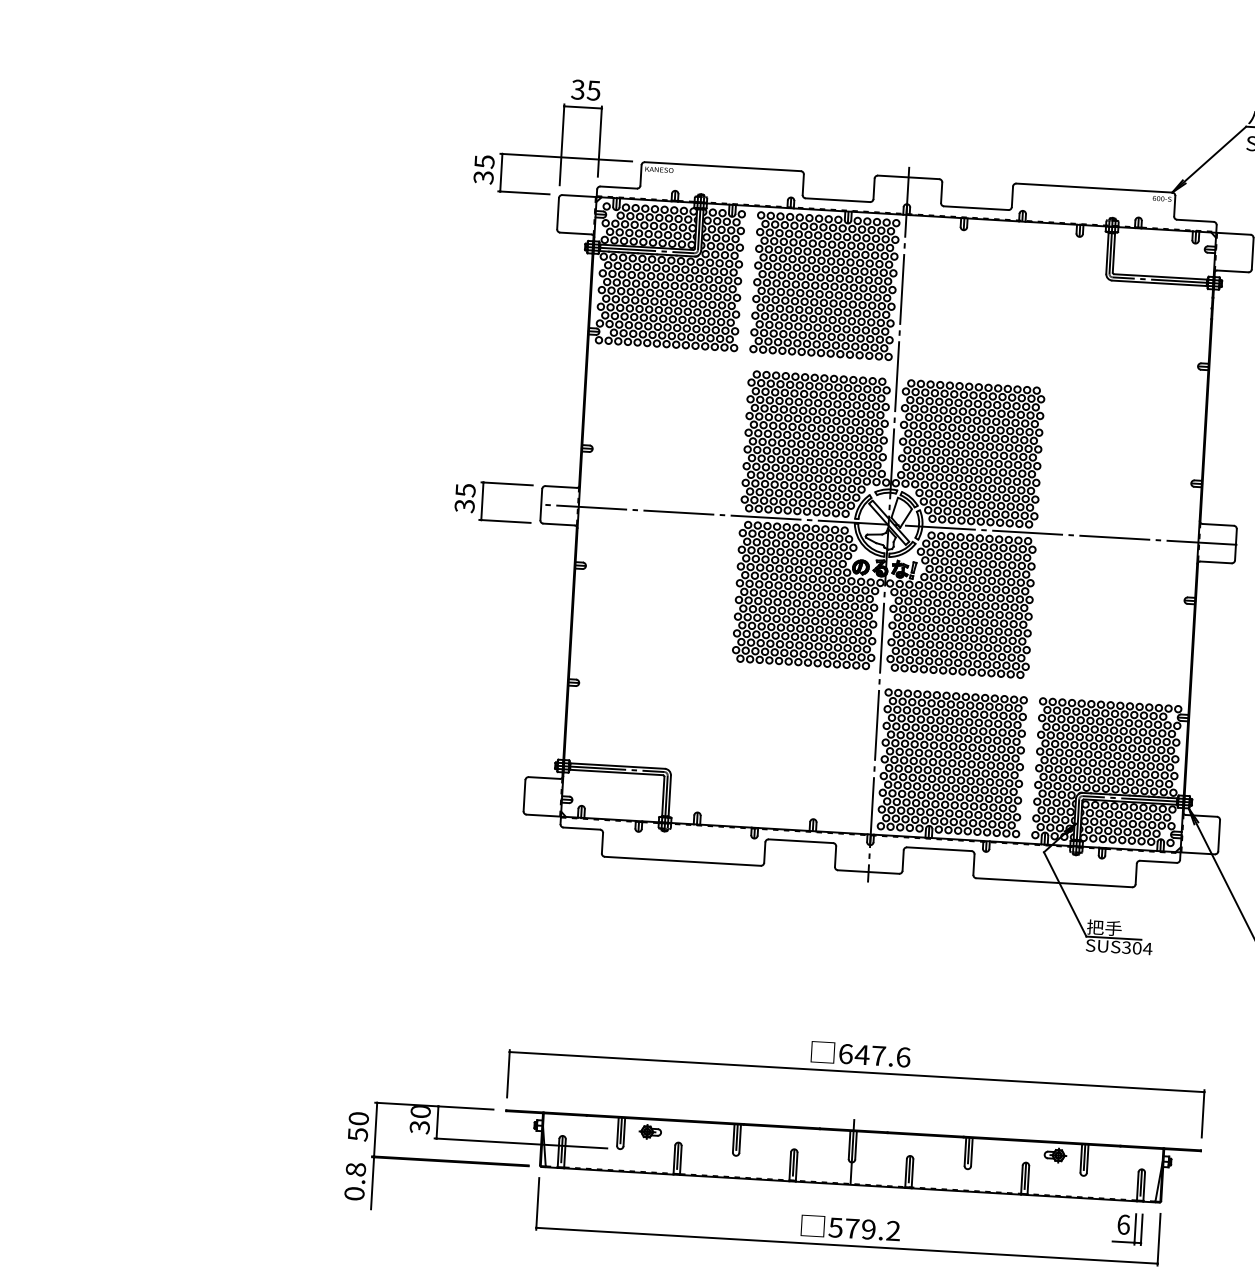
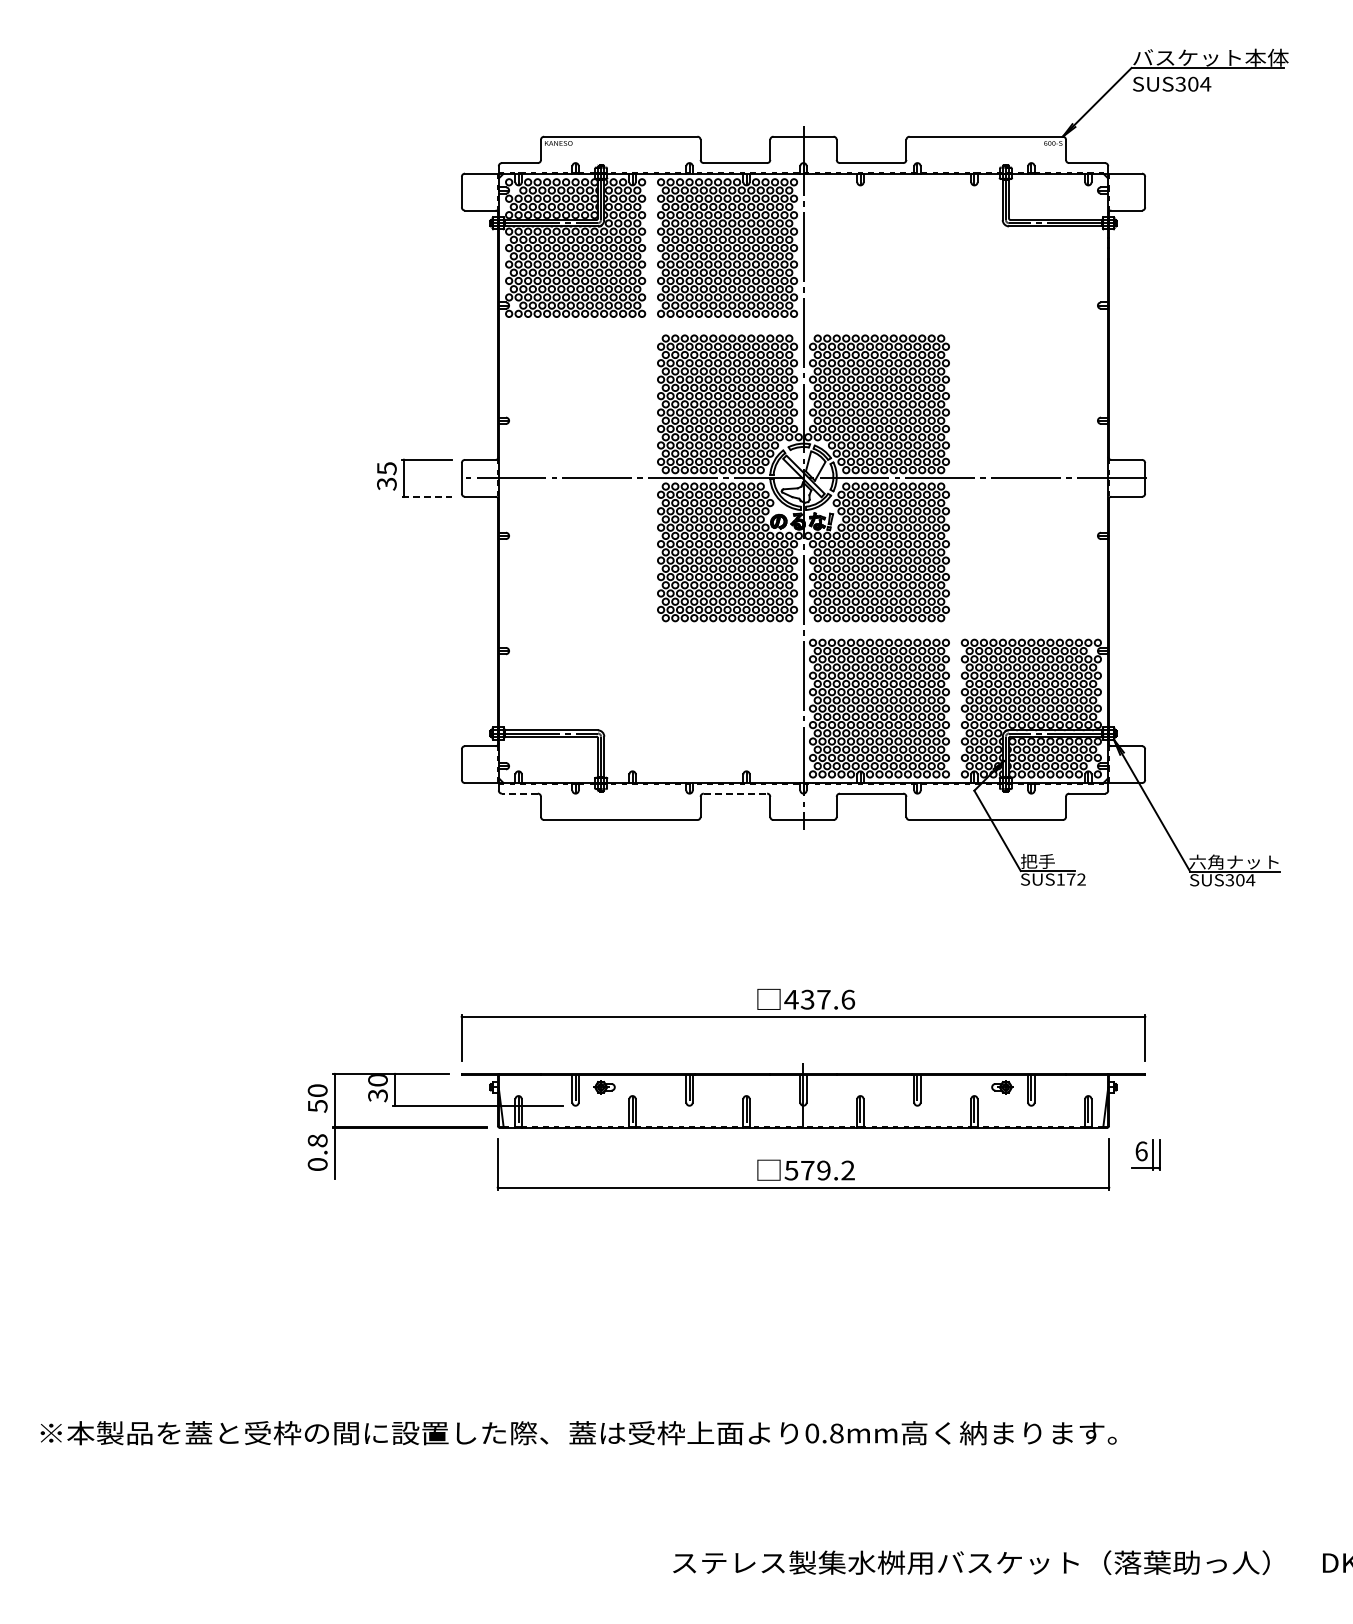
part: (562, 136) -> (461, 116), removed
line: (505, 521) -> (427, 496), solid -> dashed
line: (581, 828) -> (519, 793), solid -> dashed
line: (800, 841) -> (735, 793), solid -> dashed
text: (1137, 948) -> (1071, 879), SUS304 -> SUS172
text: (853, 1054) -> (799, 999), 647.6 -> 437.6
part: (1127, 1228) -> (1145, 1154), moved

